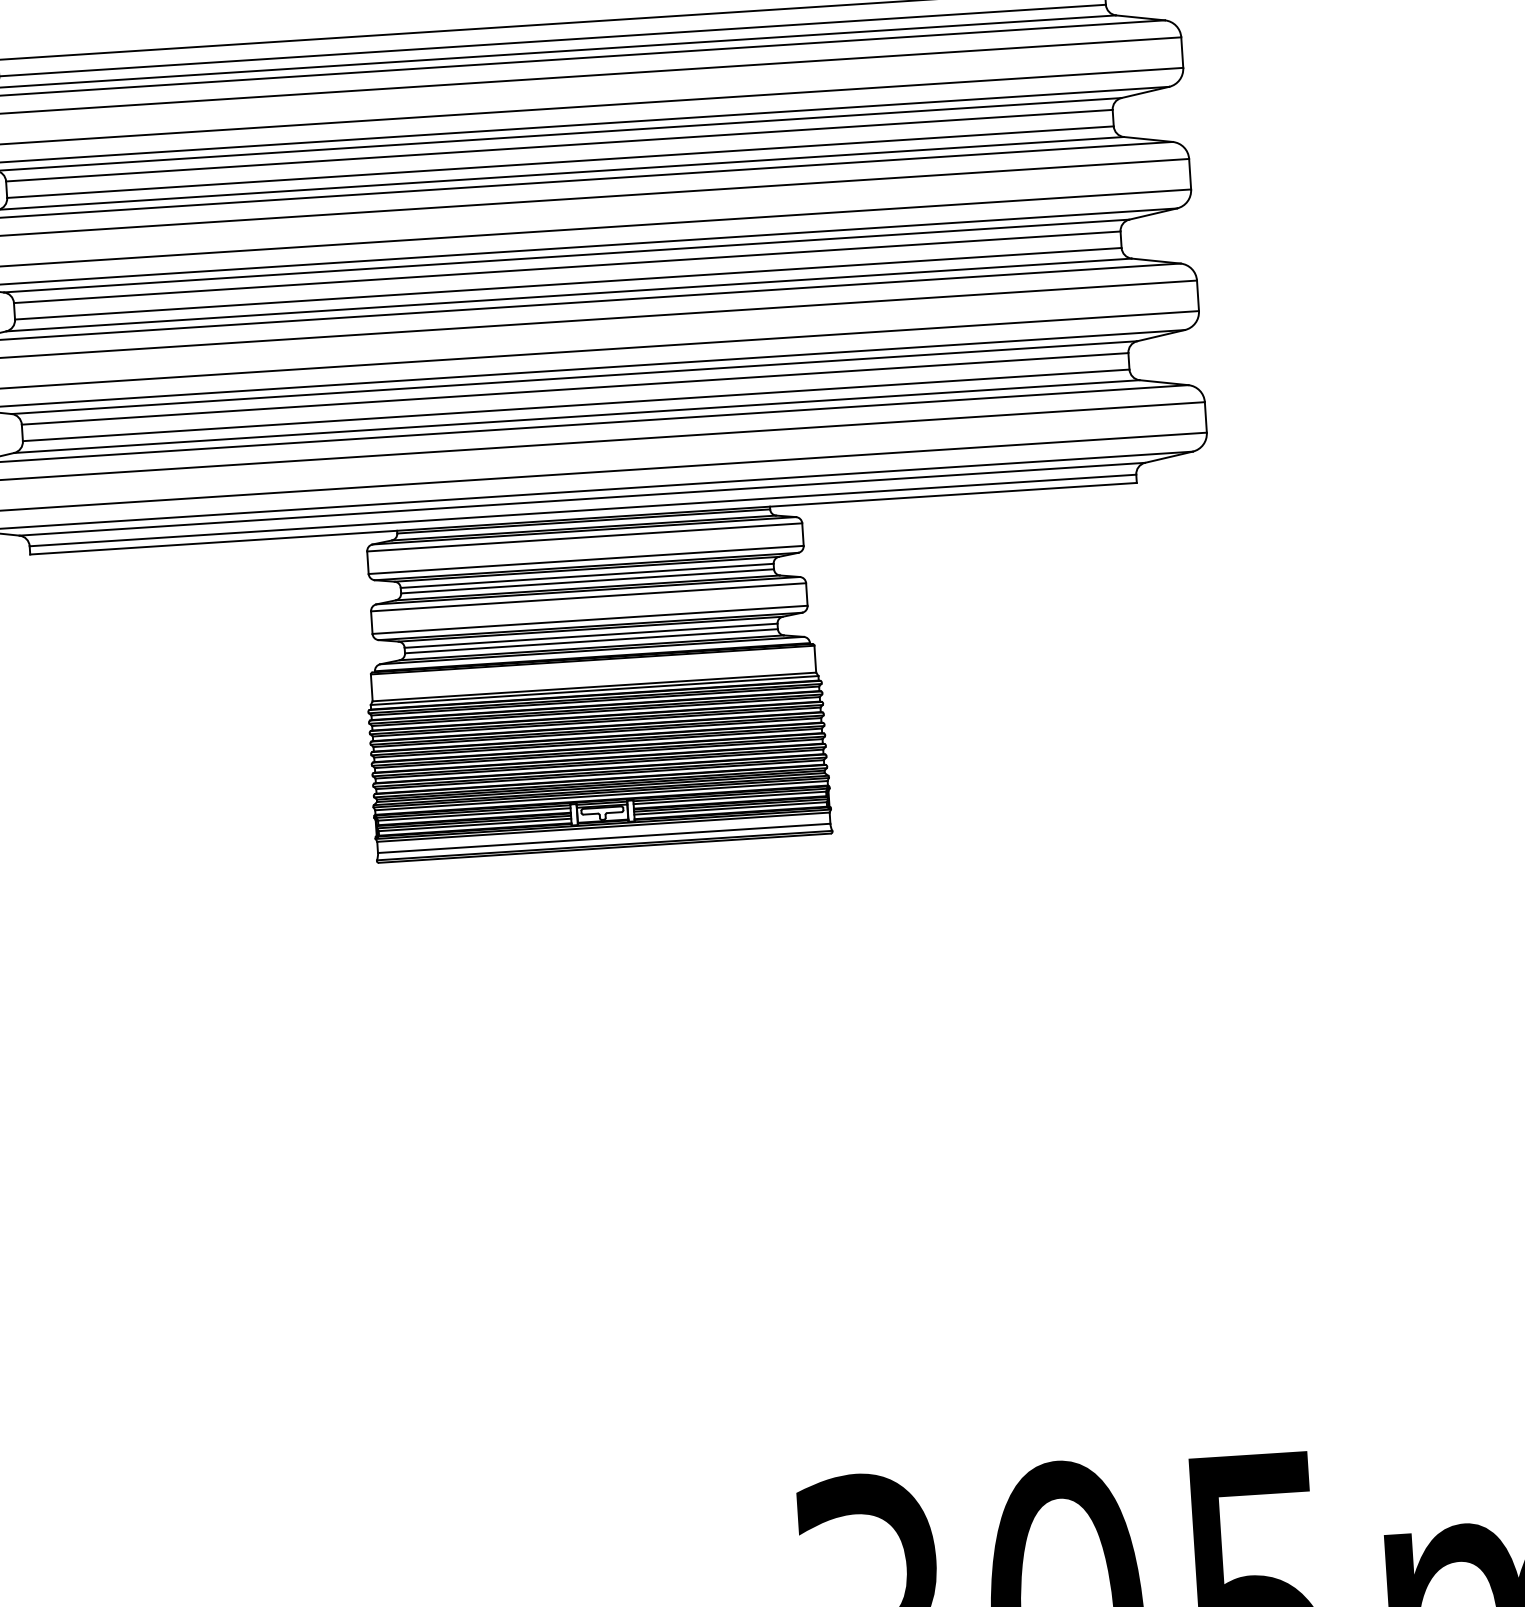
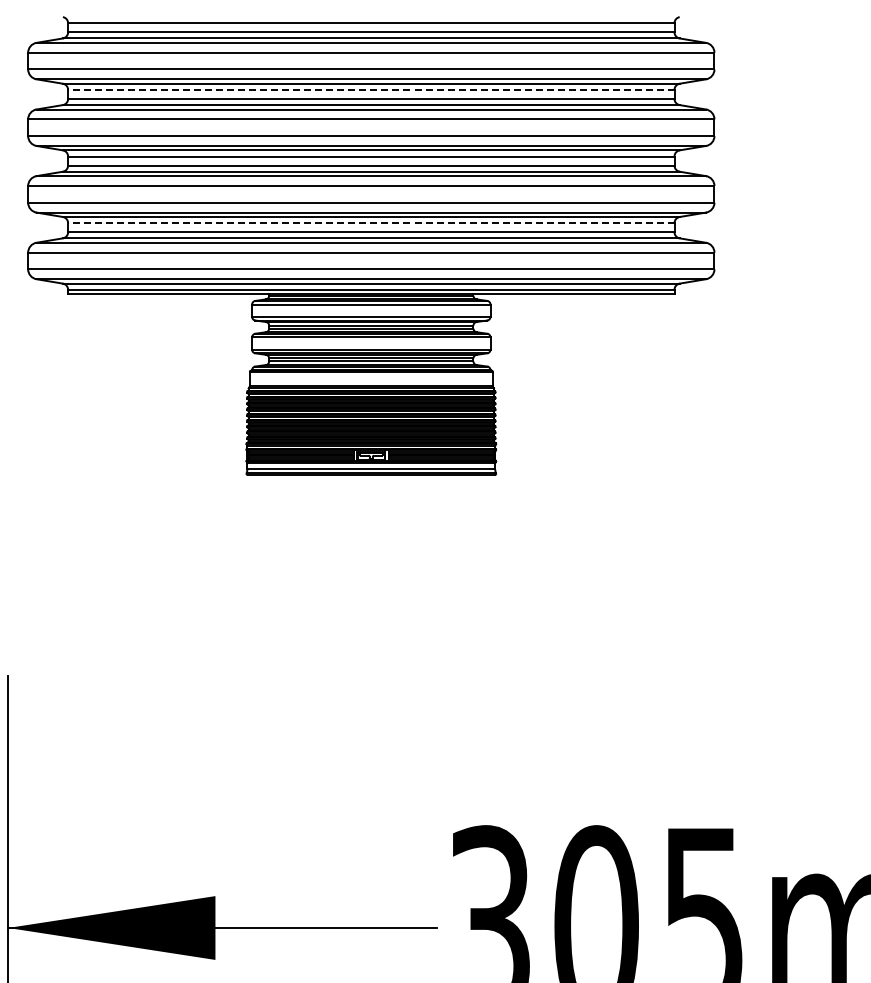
line: (557, 145) -> (370, 89), solid -> dashed
line: (573, 389) -> (370, 223), solid -> dashed

